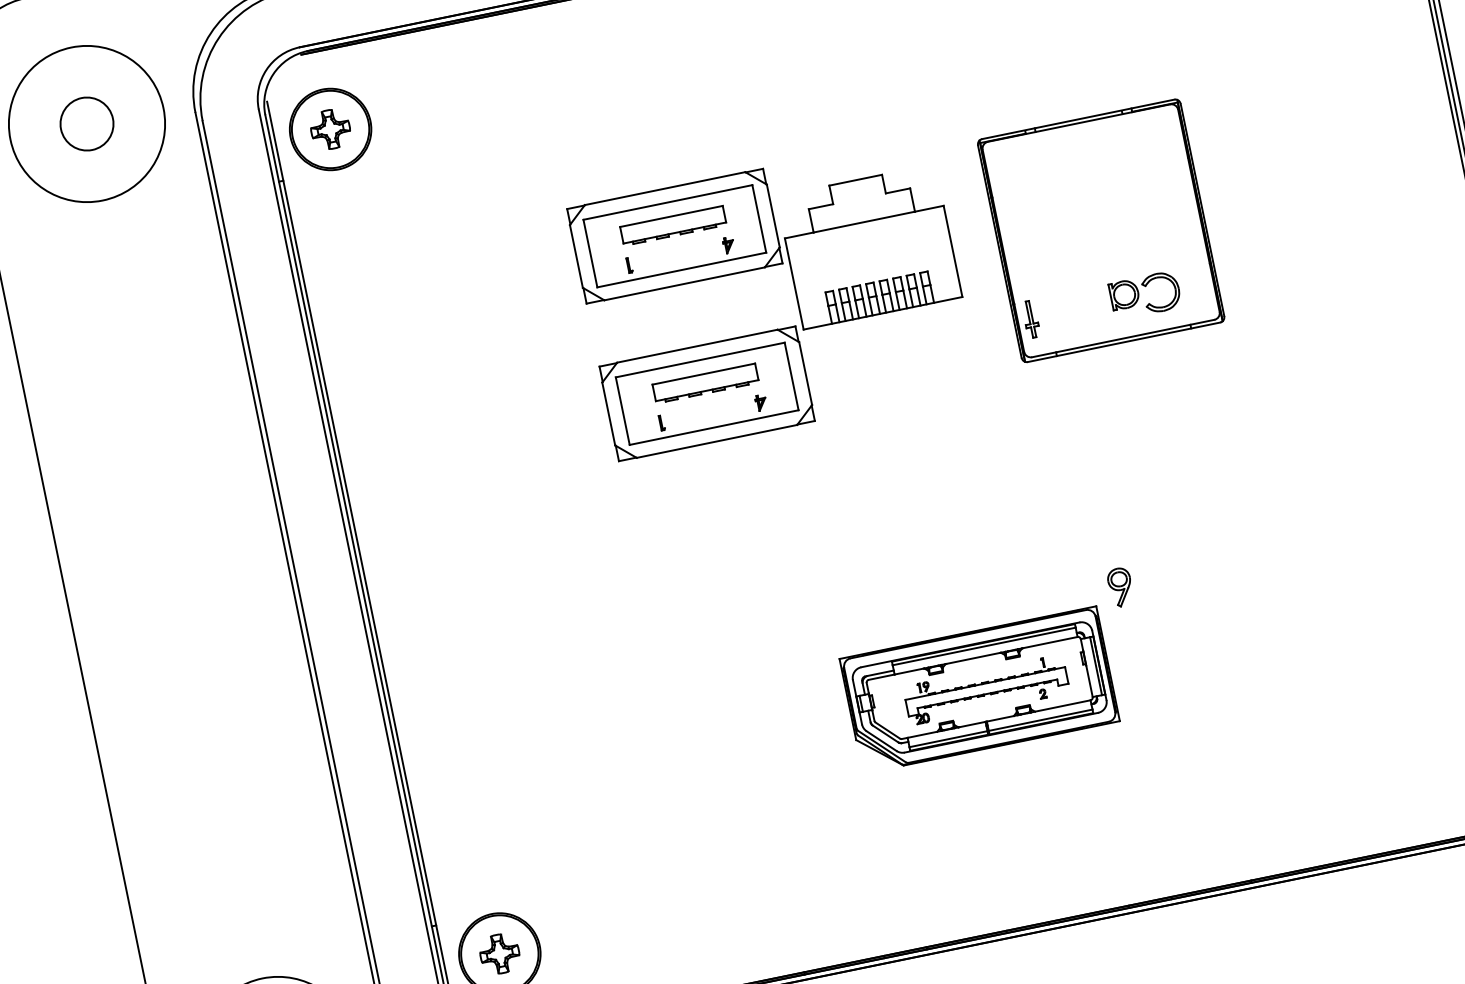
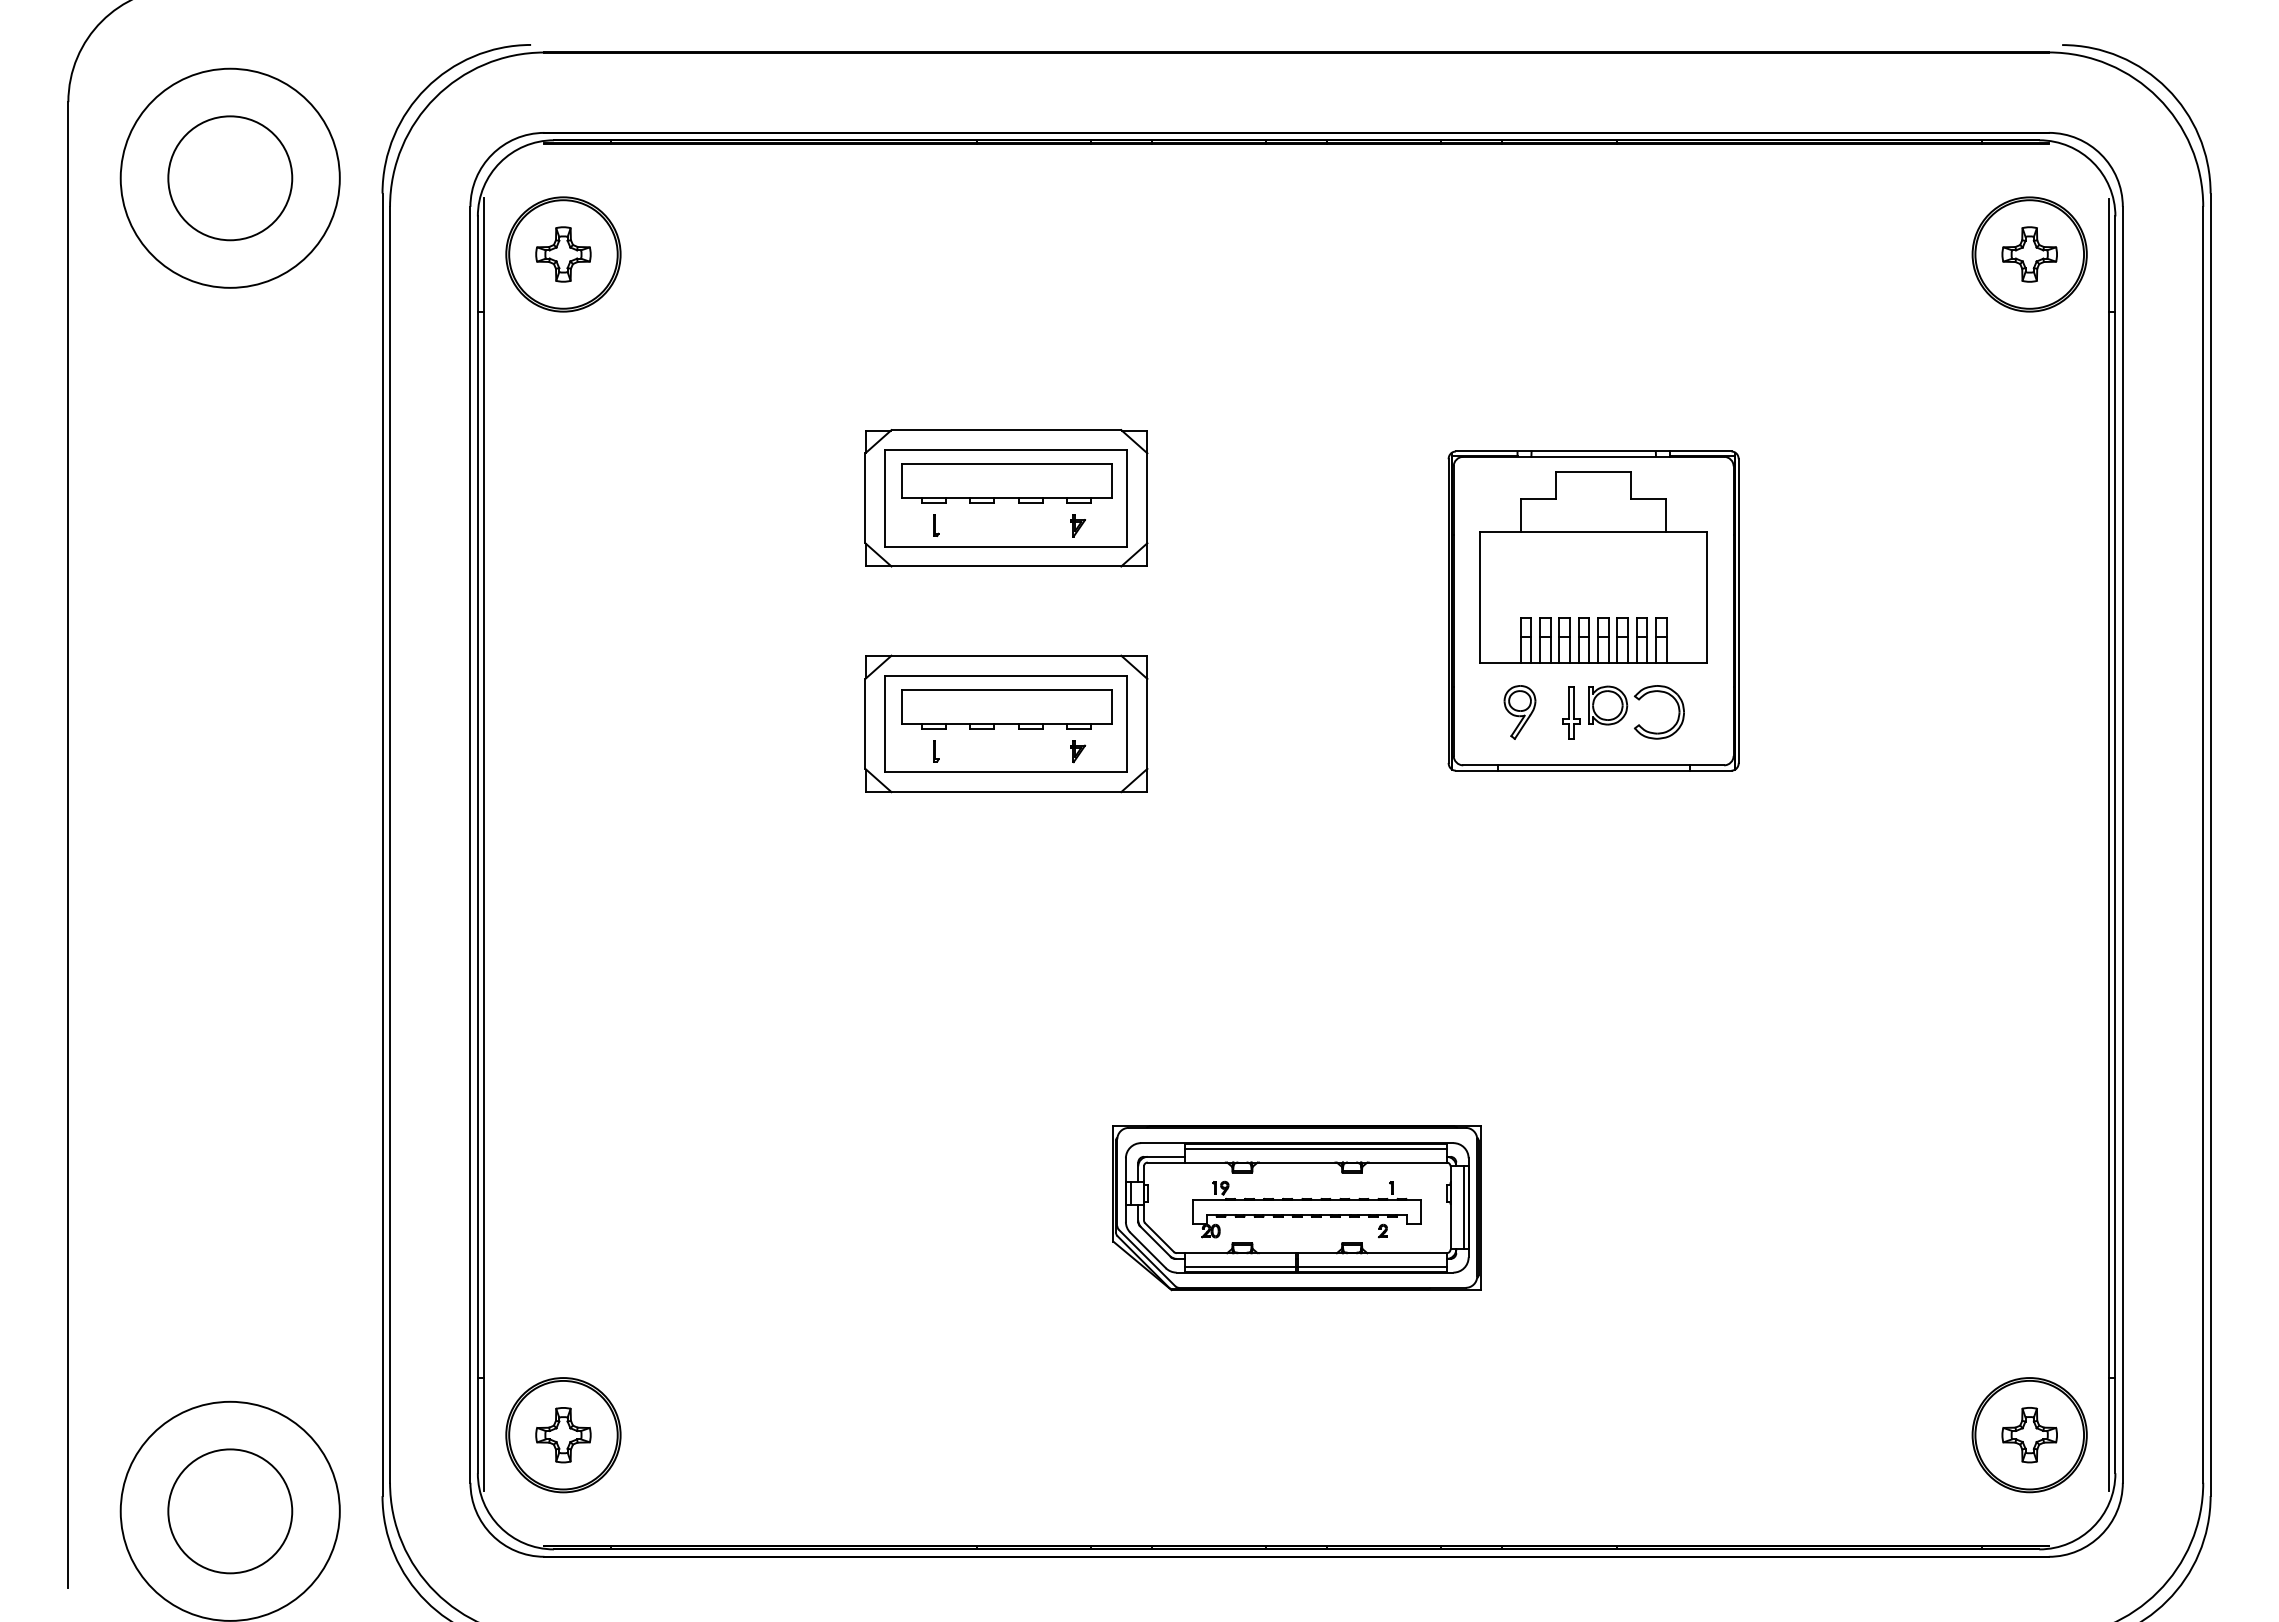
circle: (87, 124) -> (230, 178), size x1.67
part: (672, 225) -> (1006, 483), size x1.43
part: (869, 246) -> (1593, 567), moved
part: (1031, 319) -> (1571, 712), moved
part: (705, 383) -> (1006, 709), size x1.43
part: (1120, 587) -> (1519, 712), moved

